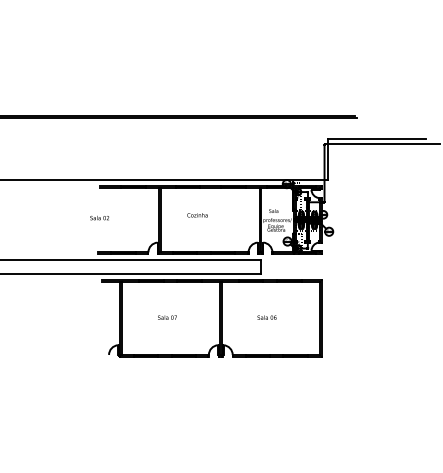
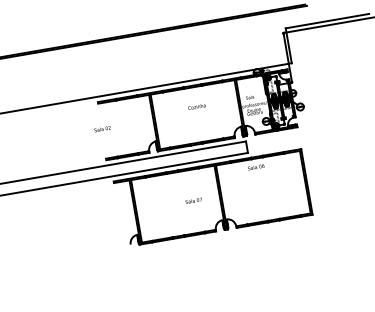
text: (197, 215) -> (196, 107), moved
text: (167, 317) -> (193, 200), moved
text: (266, 317) -> (255, 167), moved

